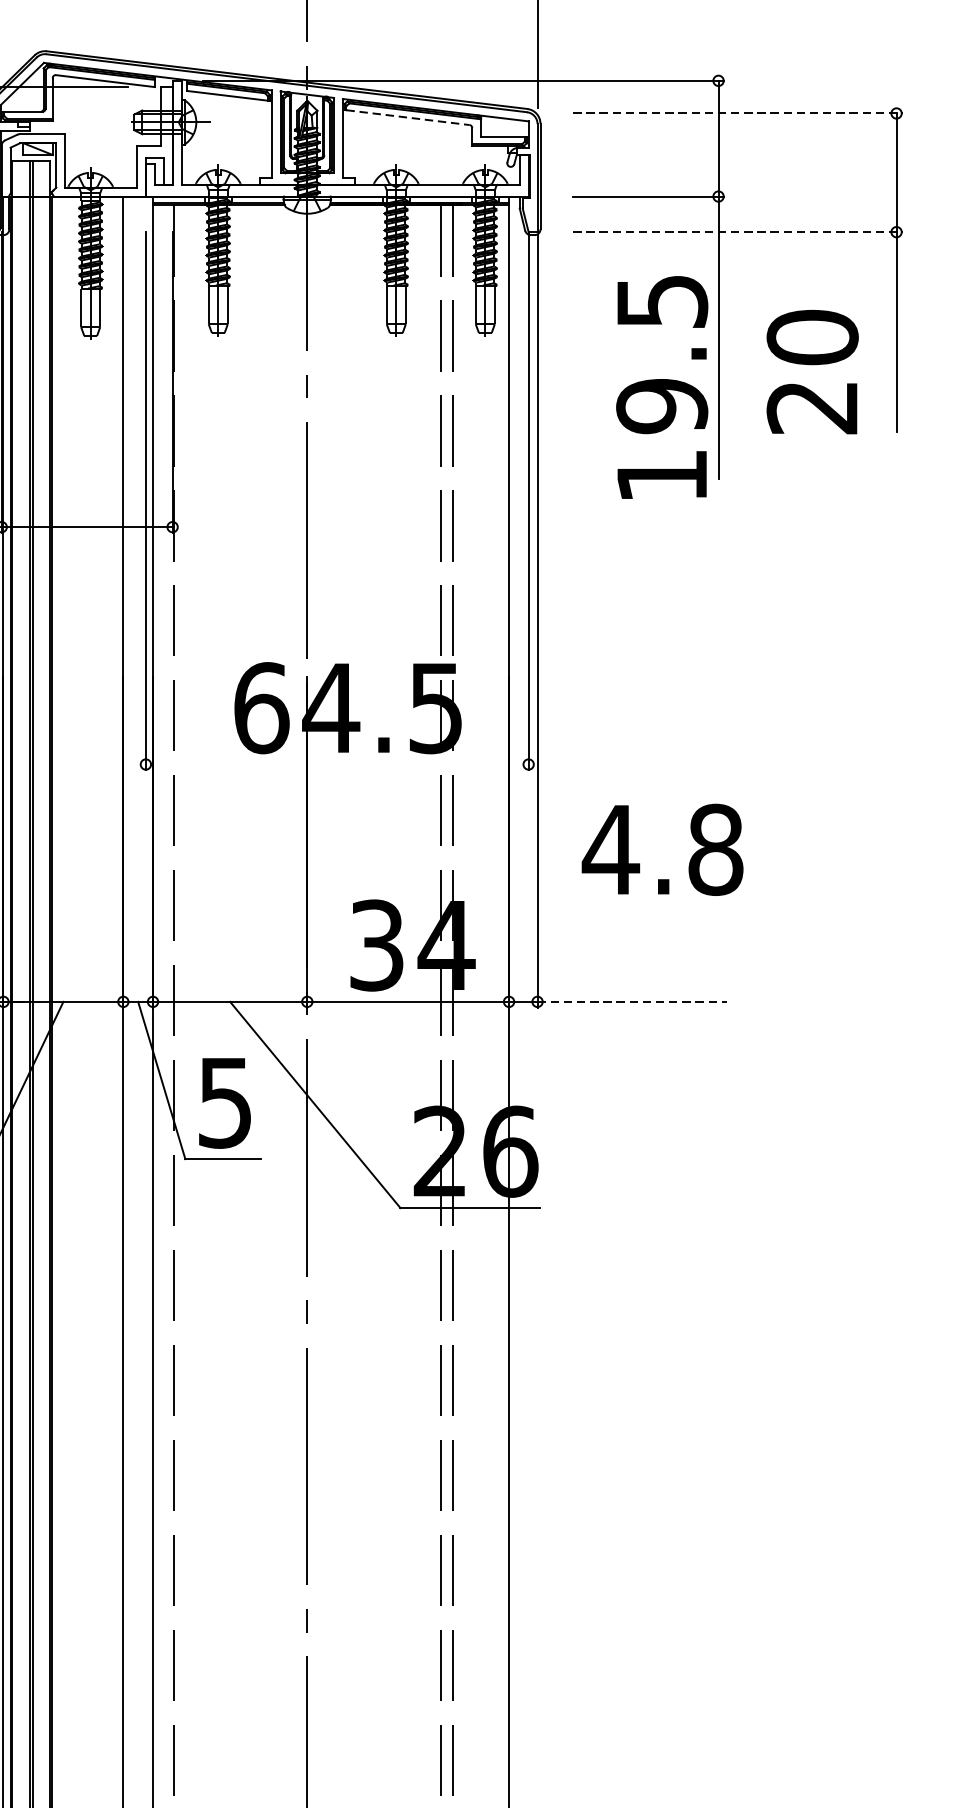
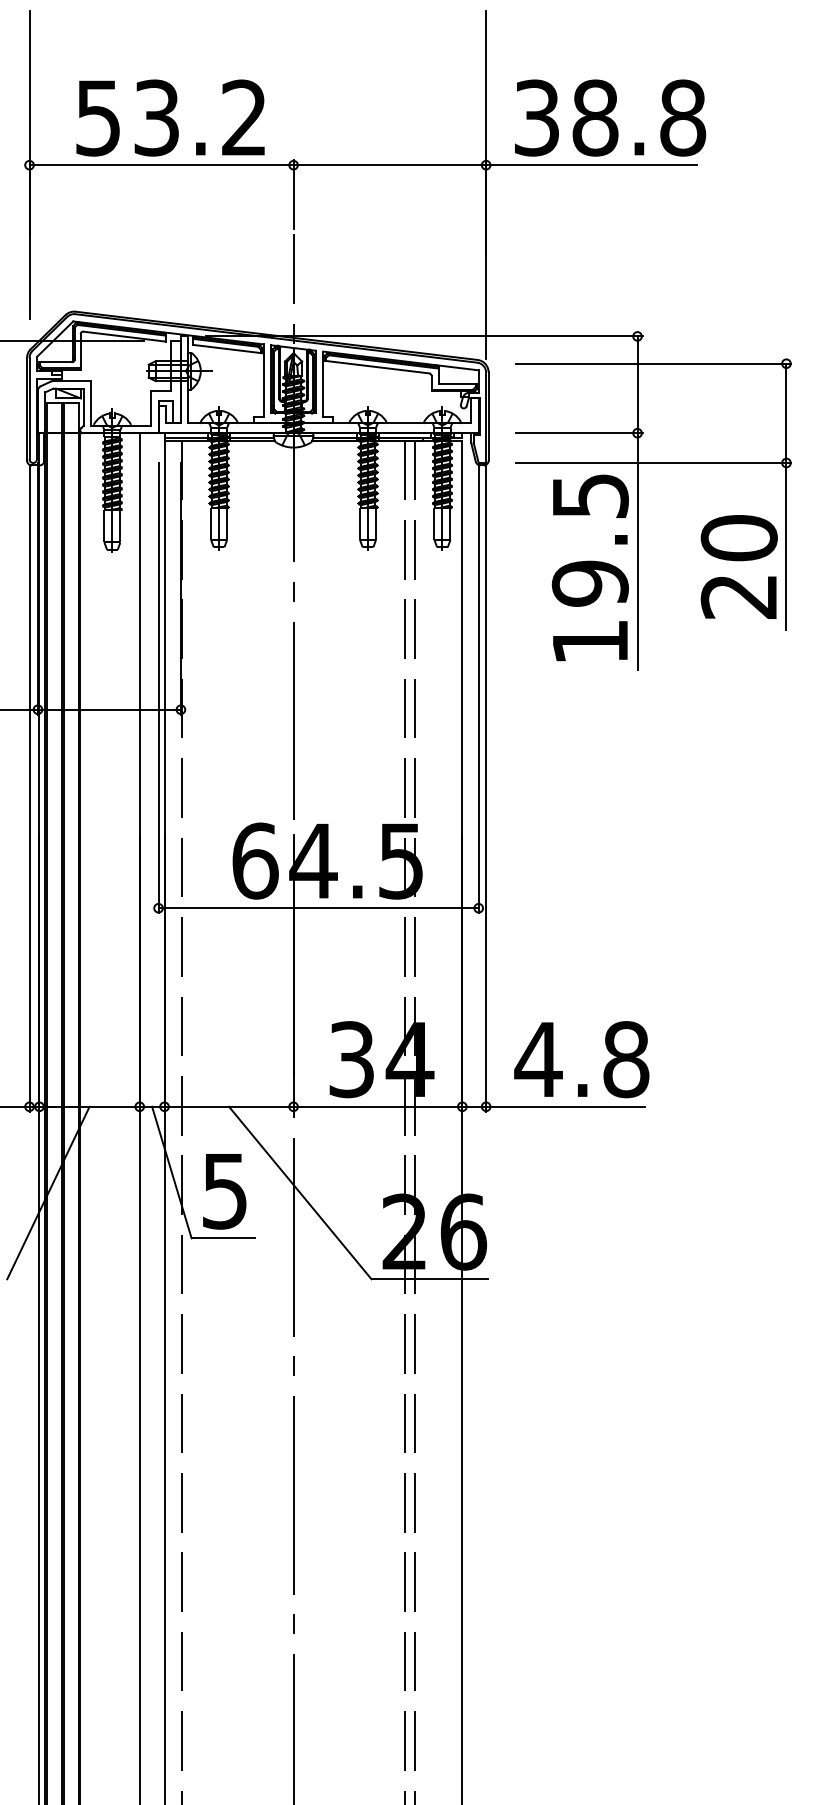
line: (737, 113) -> (653, 363), dashed -> solid
line: (407, 117) -> (377, 367), dashed -> solid
line: (737, 232) -> (653, 463), dashed -> solid
text: (811, 371) -> (738, 566), moved
text: (661, 386) -> (589, 567), moved
line: (337, 764) -> (318, 908), added
text: (662, 849) -> (581, 1059), moved
line: (632, 1001) -> (565, 1106), dashed -> solid

